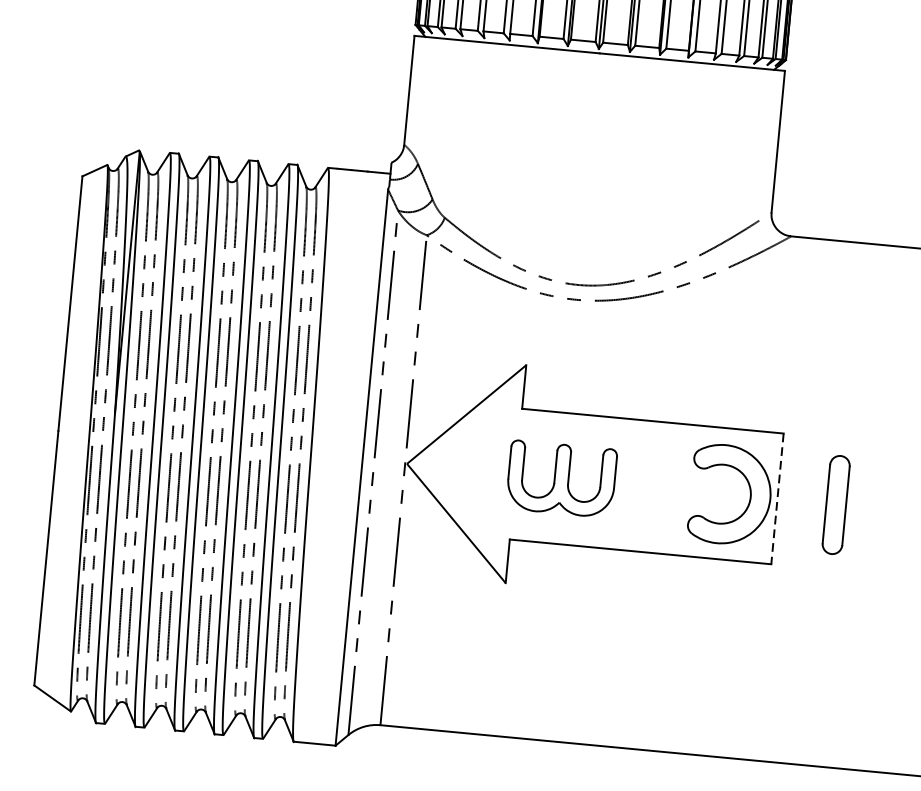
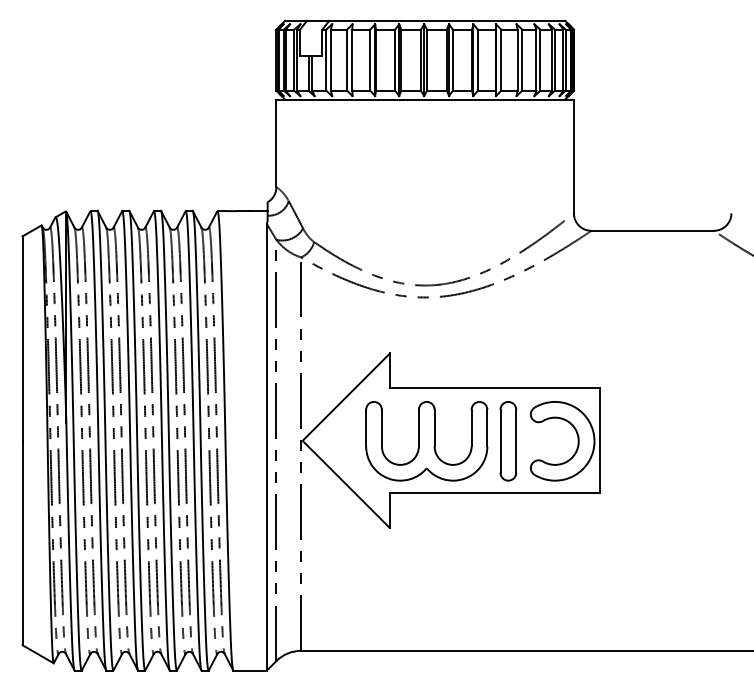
part: (561, 479) -> (426, 441), size x1.43
line: (777, 498) -> (600, 440), dashed -> solid
part: (836, 505) -> (508, 441), moved

